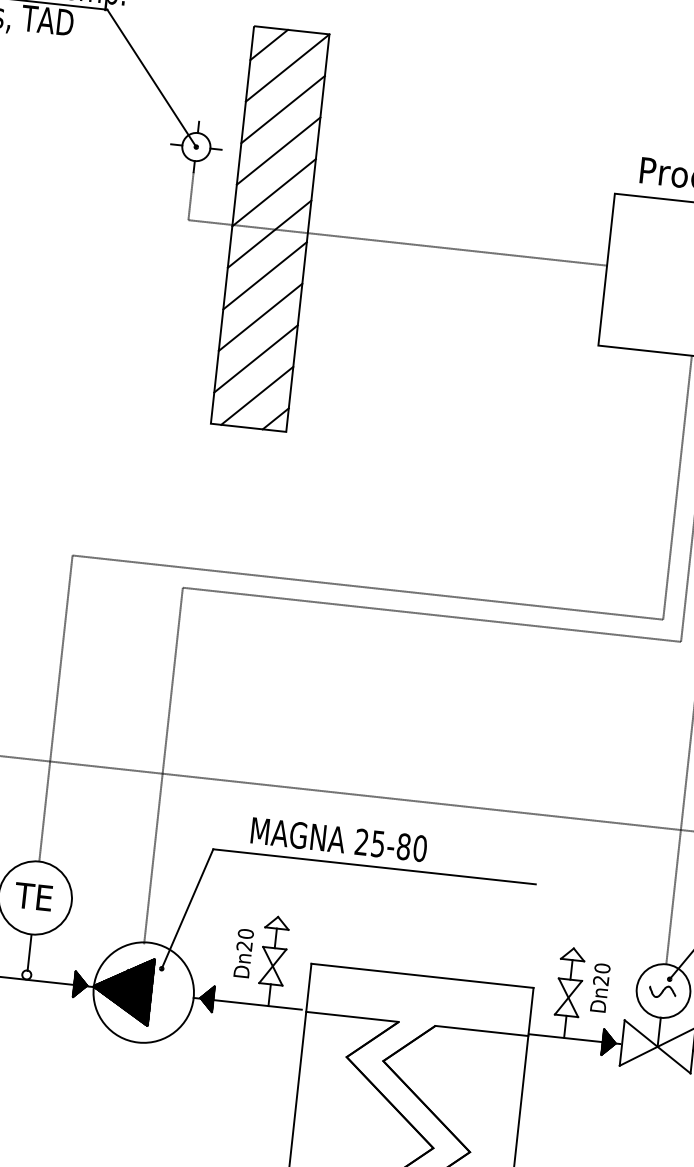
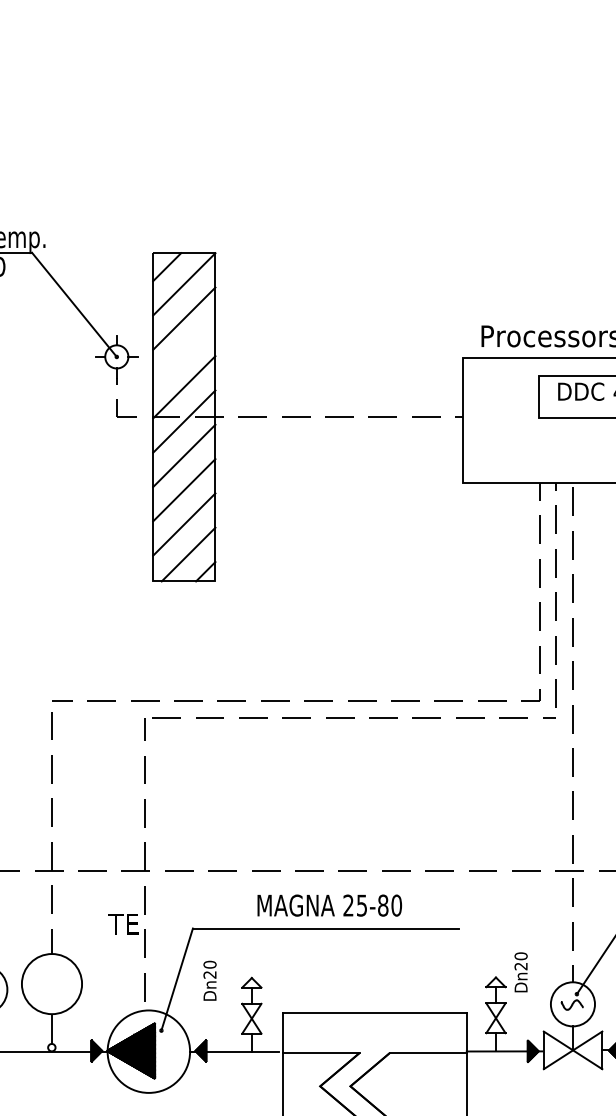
line: (278, 150) -> (184, 352), removed
text: (338, 839) -> (329, 905), moved
text: (33, 897) -> (123, 924), moved
text: (243, 952) -> (209, 980), moved
text: (599, 987) -> (520, 972), moved

